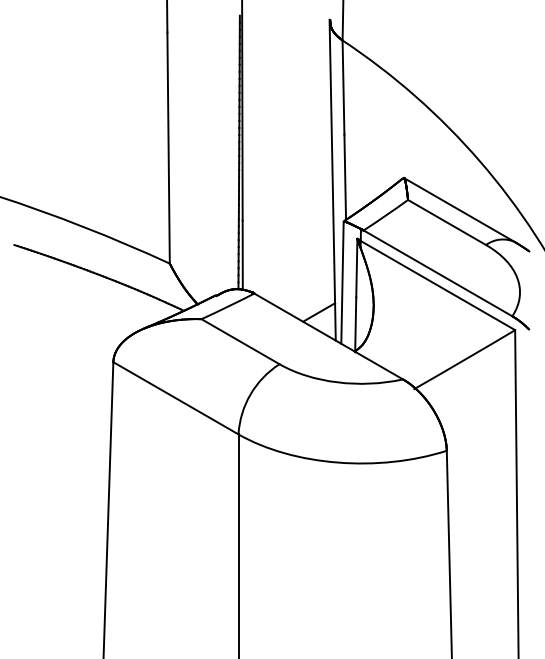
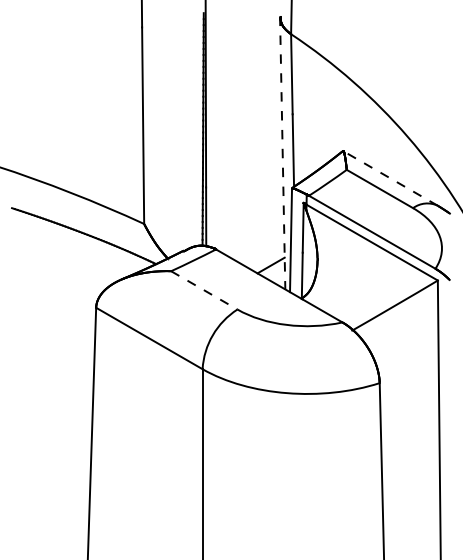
line: (332, 180) -> (282, 153), solid -> dashed
line: (459, 209) -> (390, 177), solid -> dashed
line: (240, 341) -> (204, 290), solid -> dashed

